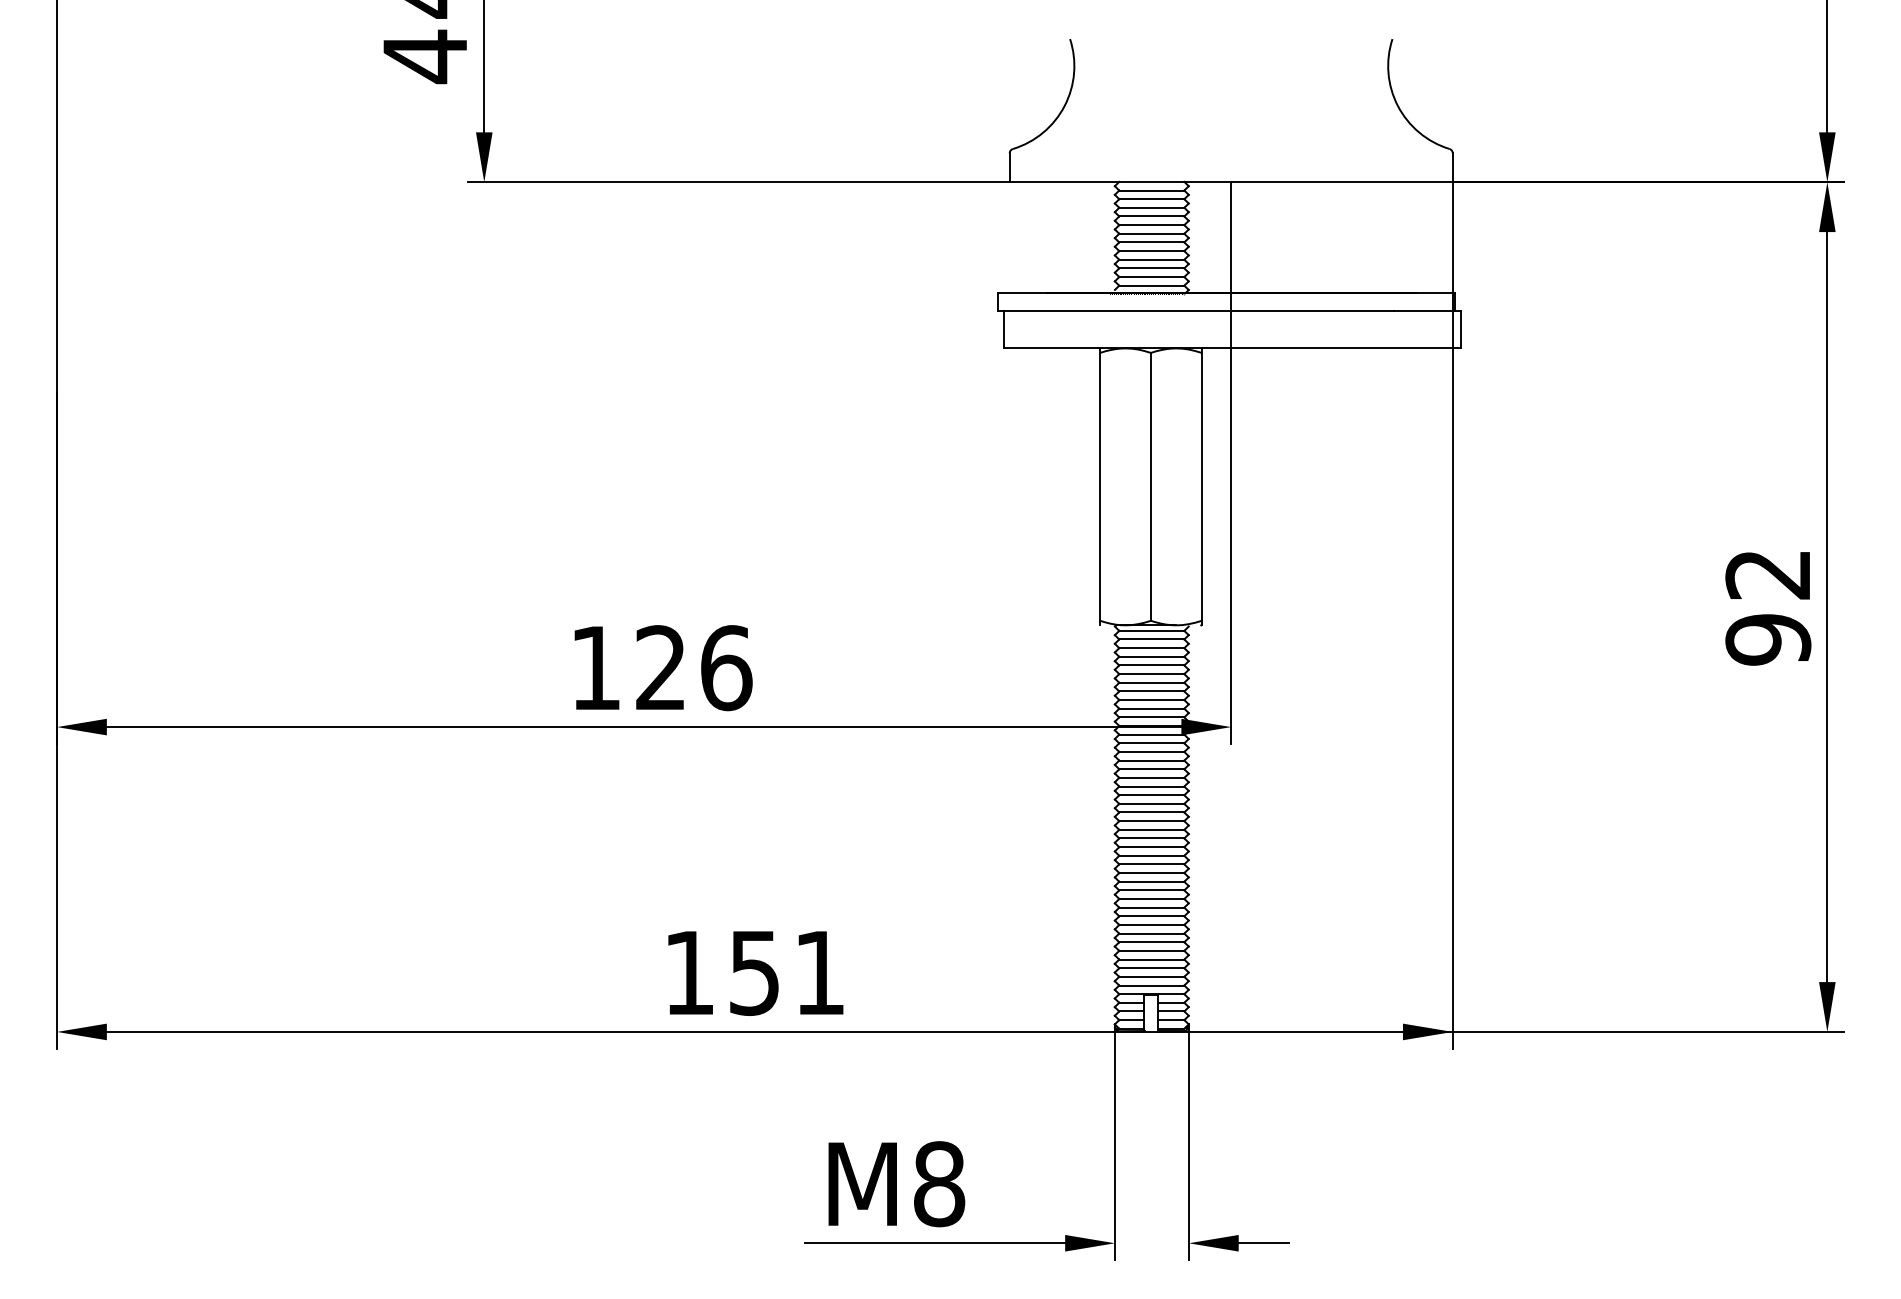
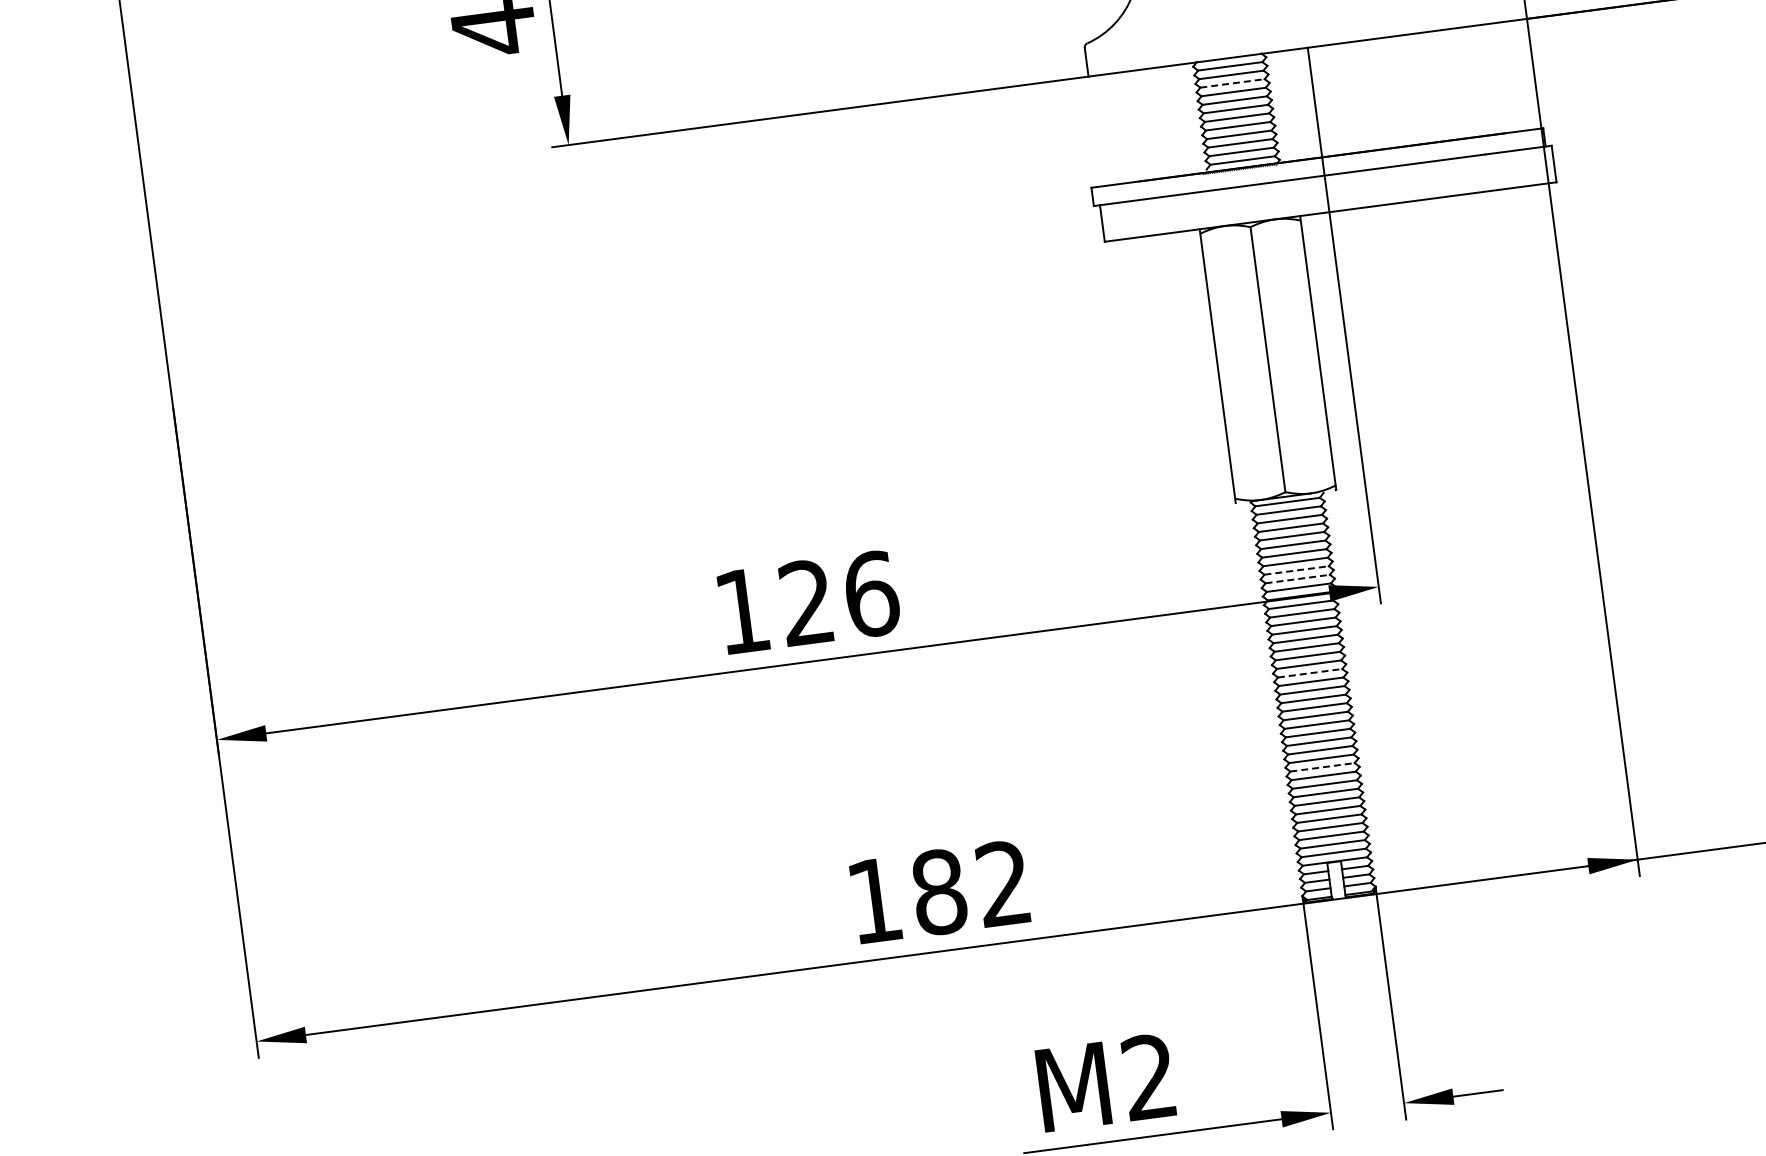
line: (1151, 207) -> (1232, 83), solid -> dashed
line: (1151, 700) -> (1296, 570), solid -> dashed
line: (1151, 708) -> (1297, 578), solid -> dashed
line: (1151, 803) -> (1309, 672), solid -> dashed
line: (1151, 899) -> (1322, 767), solid -> dashed
text: (786, 972) -> (970, 887), 151 -> 182
text: (939, 1184) -> (1149, 1077), M8 -> M2

